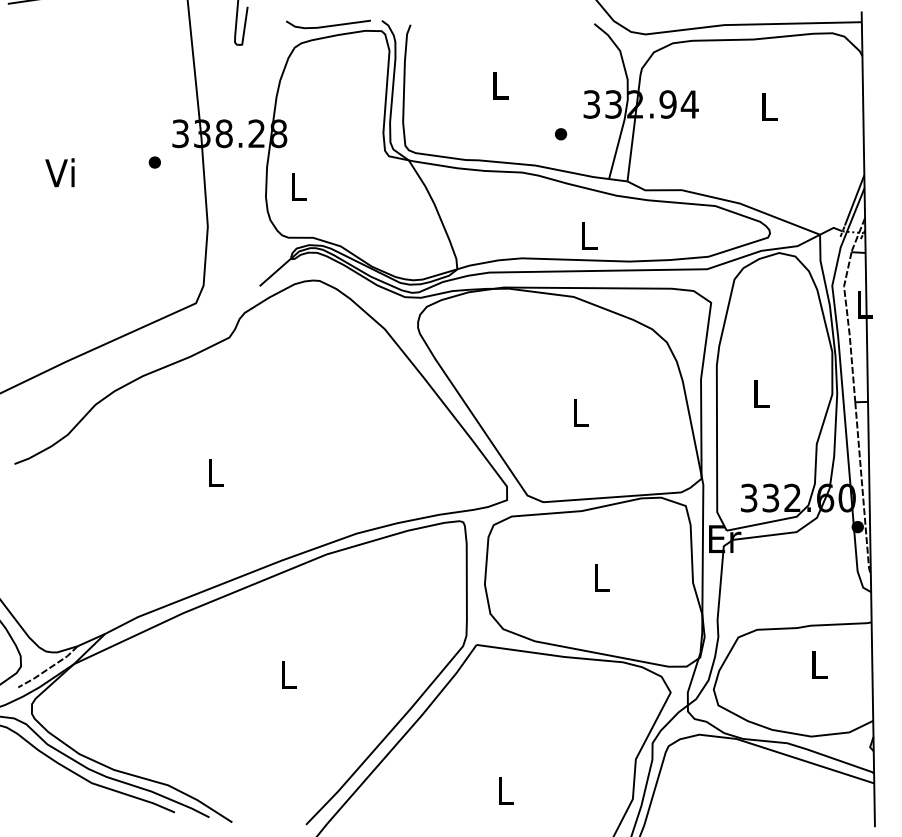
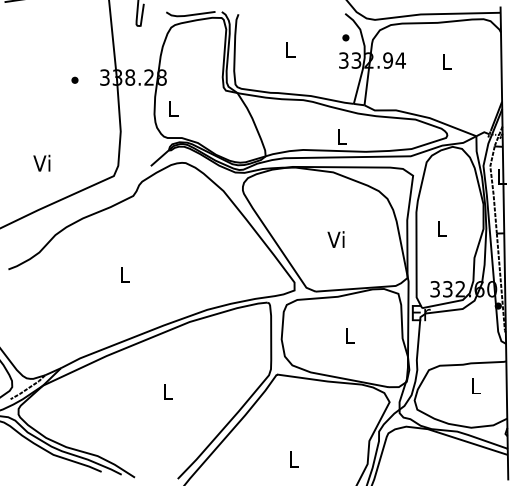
part: (560, 133) -> (345, 37), moved
part: (154, 161) -> (74, 79), moved
text: (59, 171) -> (41, 162), moved
text: (577, 412) -> (335, 239), L -> Vi

